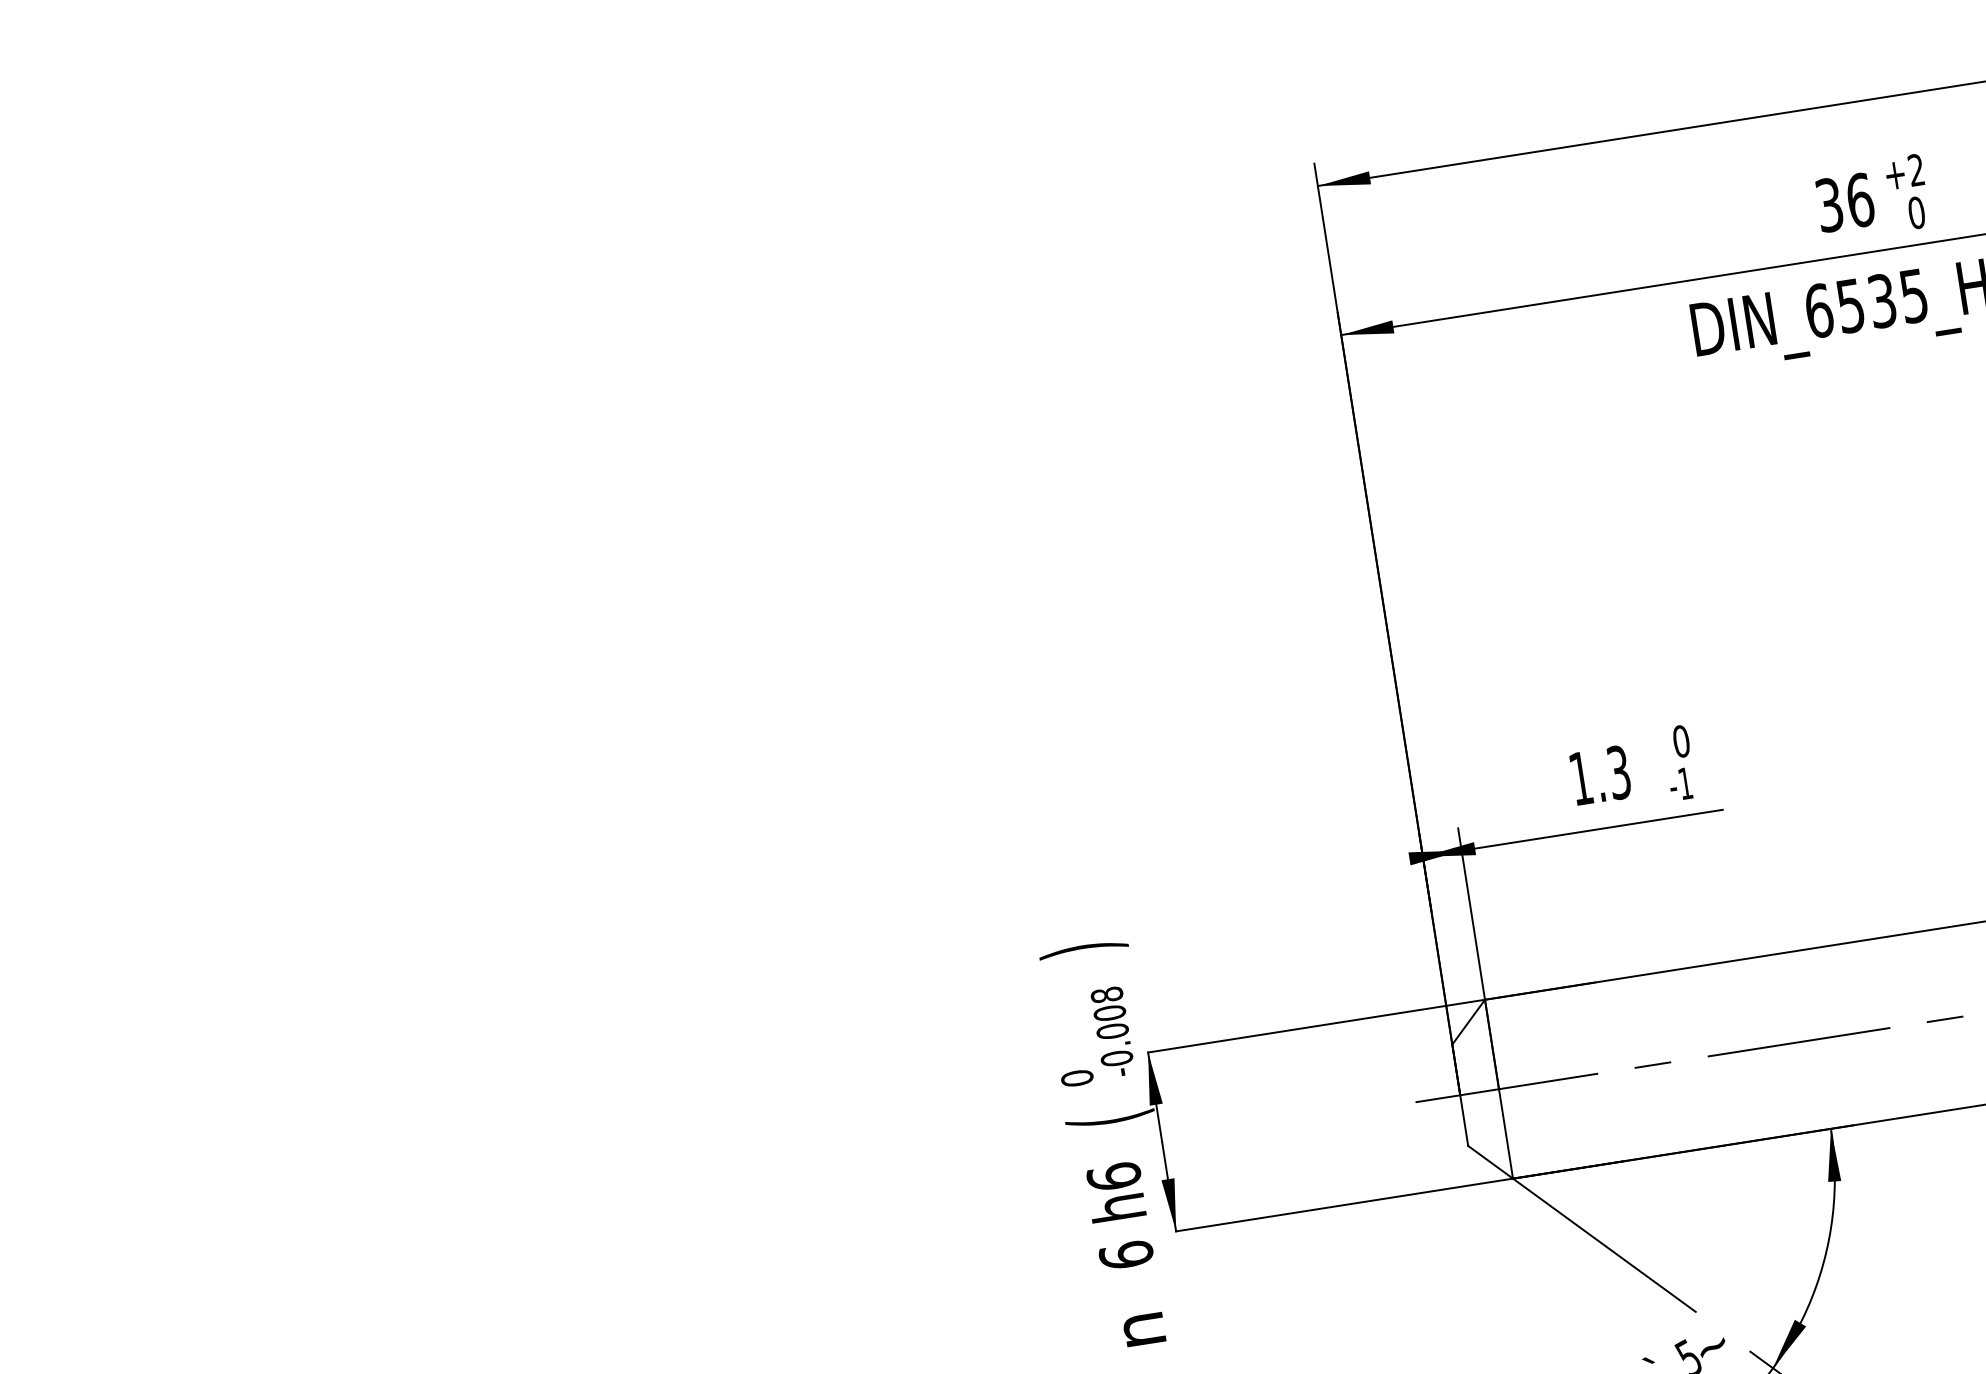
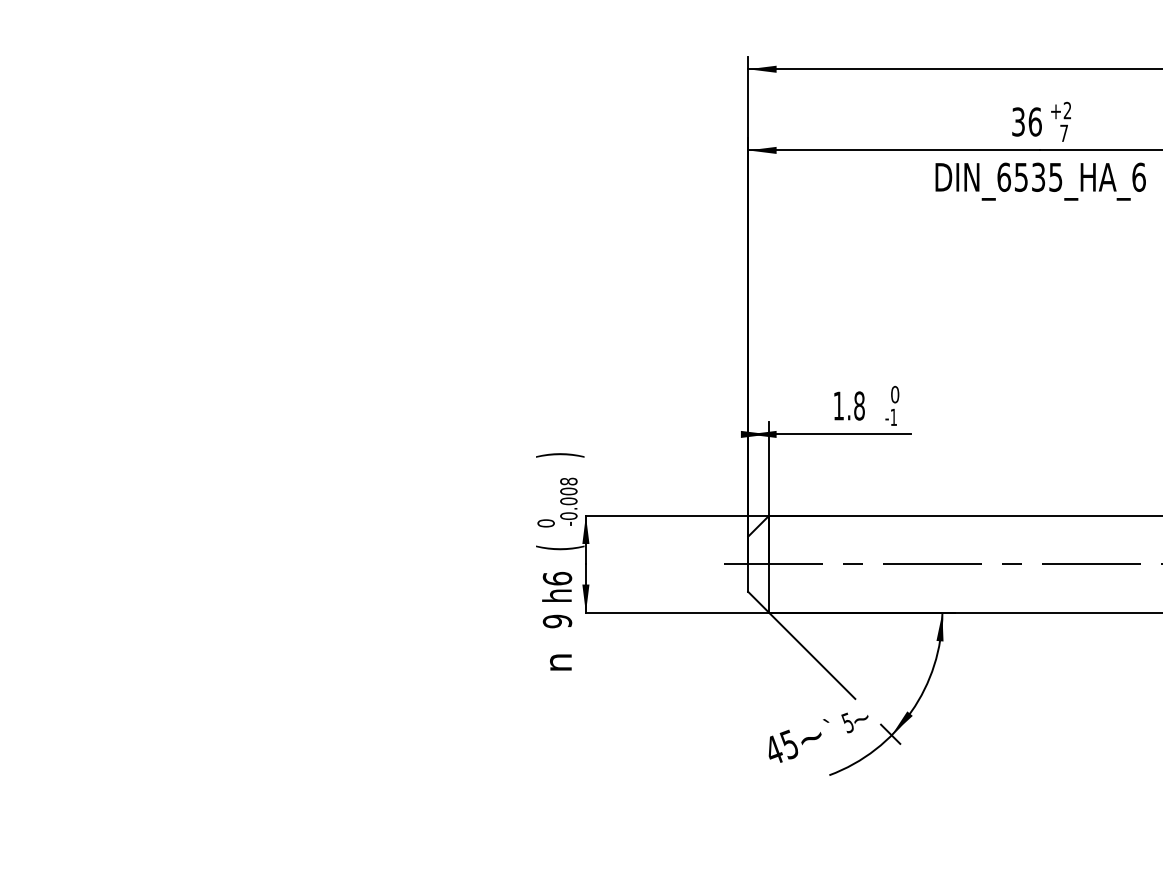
text: (1917, 213) -> (1064, 133), 0 -> 7
text: (1619, 771) -> (859, 405), 1.3 -> 1.8
text: (1126, 1255) -> (557, 621), 6 -> 9

